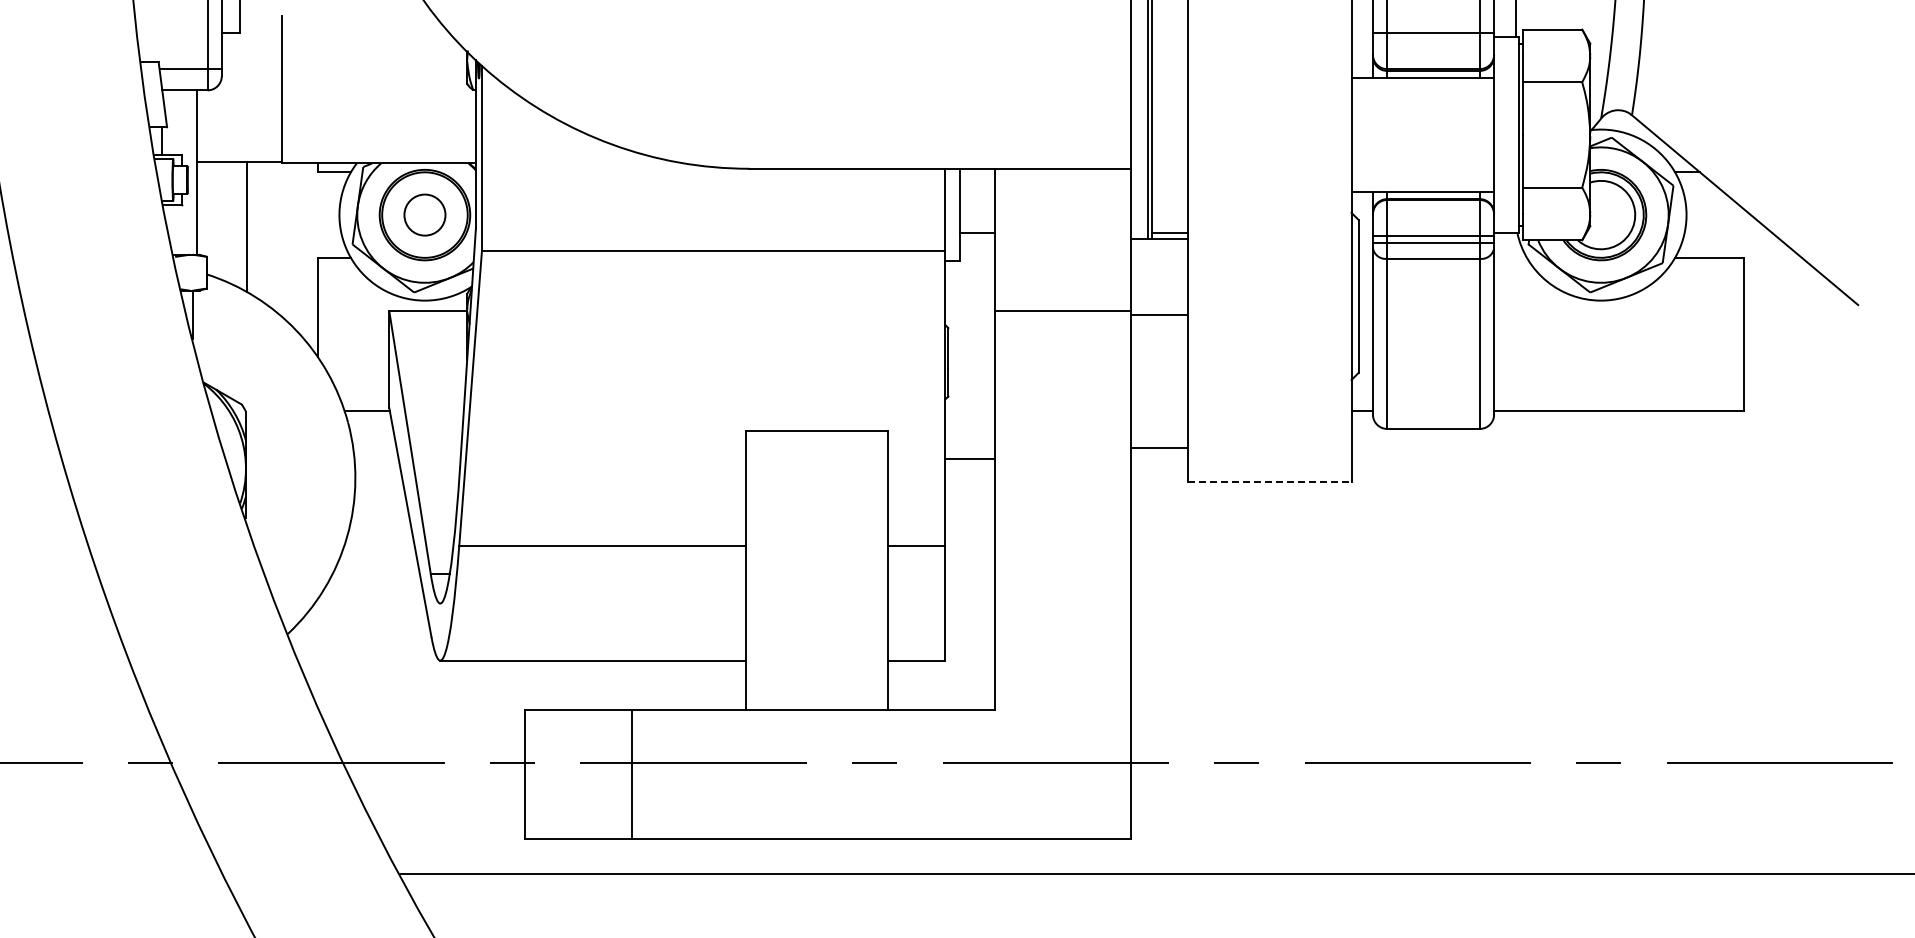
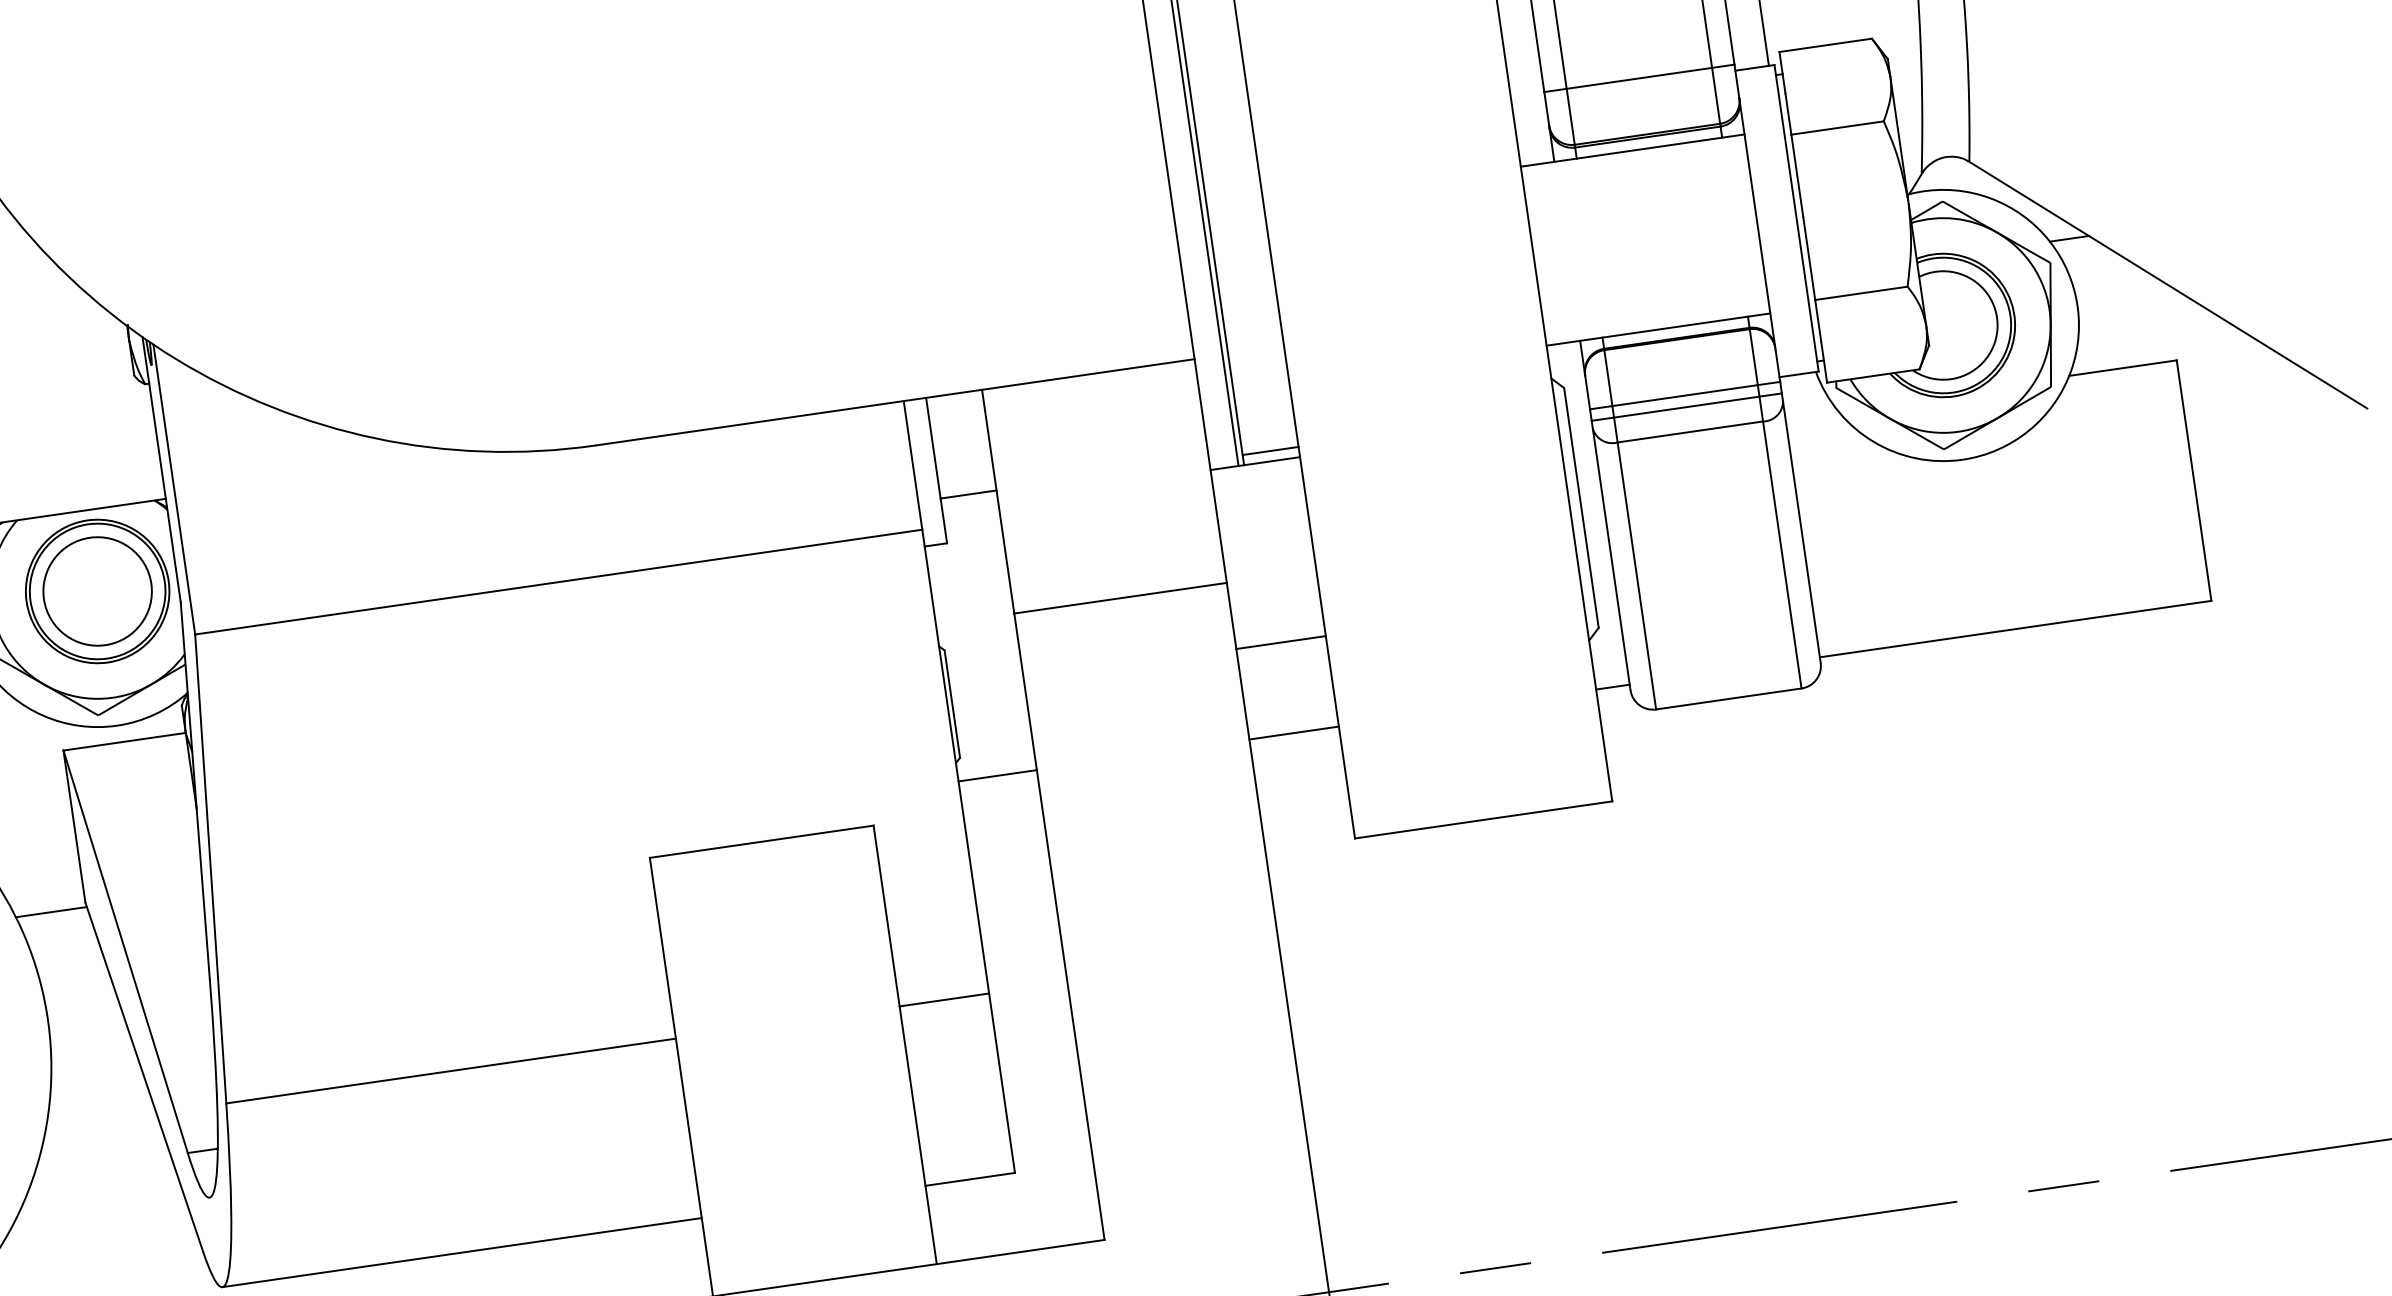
circle: (424, 214) -> (96, 590), size x1.67
line: (1158, 315) -> (1280, 642), moved
line: (1158, 448) -> (1293, 733), moved
line: (970, 459) -> (998, 776), moved
line: (1269, 482) -> (1483, 820), dashed -> solid

